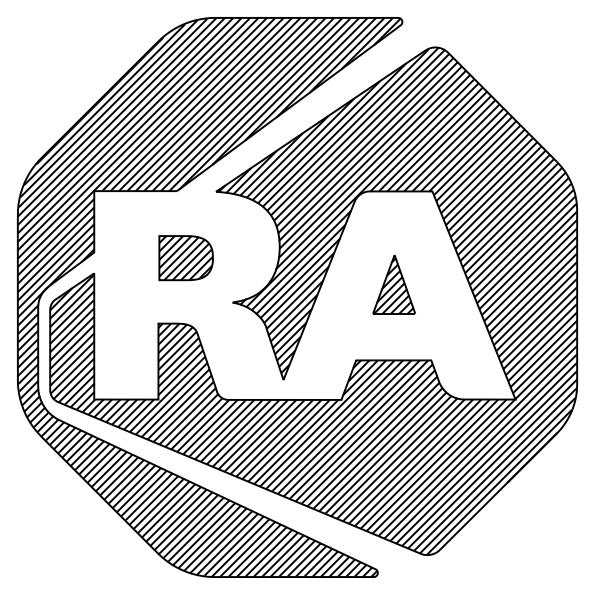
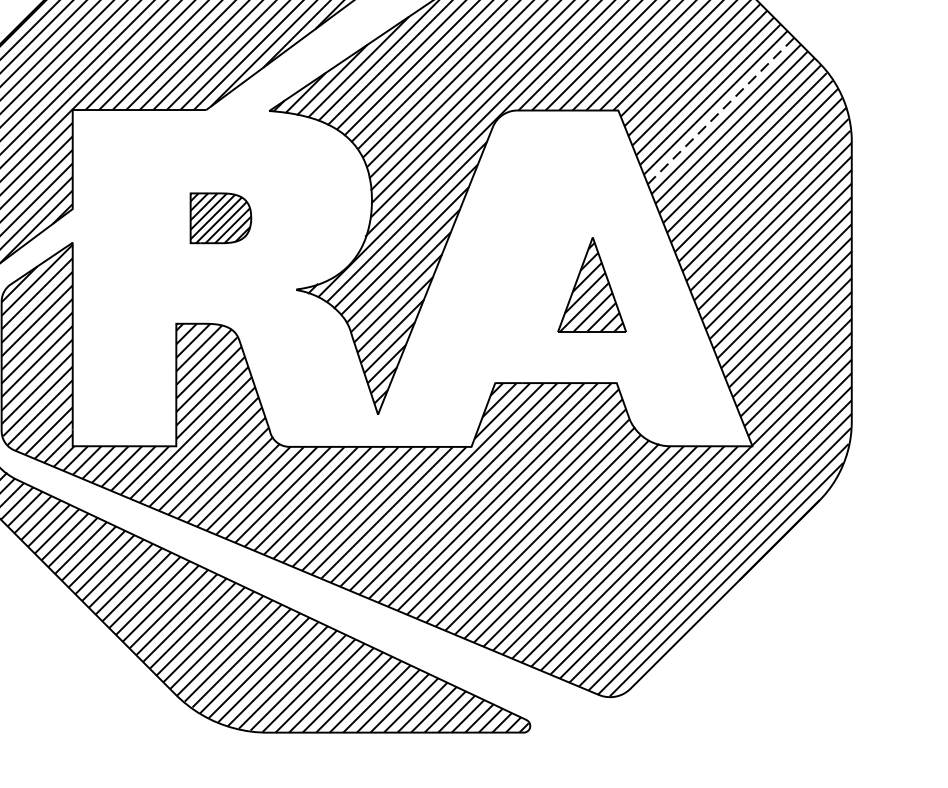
line: (496, 191) -> (721, 110), solid -> dashed
part: (185, 258) -> (219, 218), size x0.7
part: (393, 284) -> (590, 284), moved

